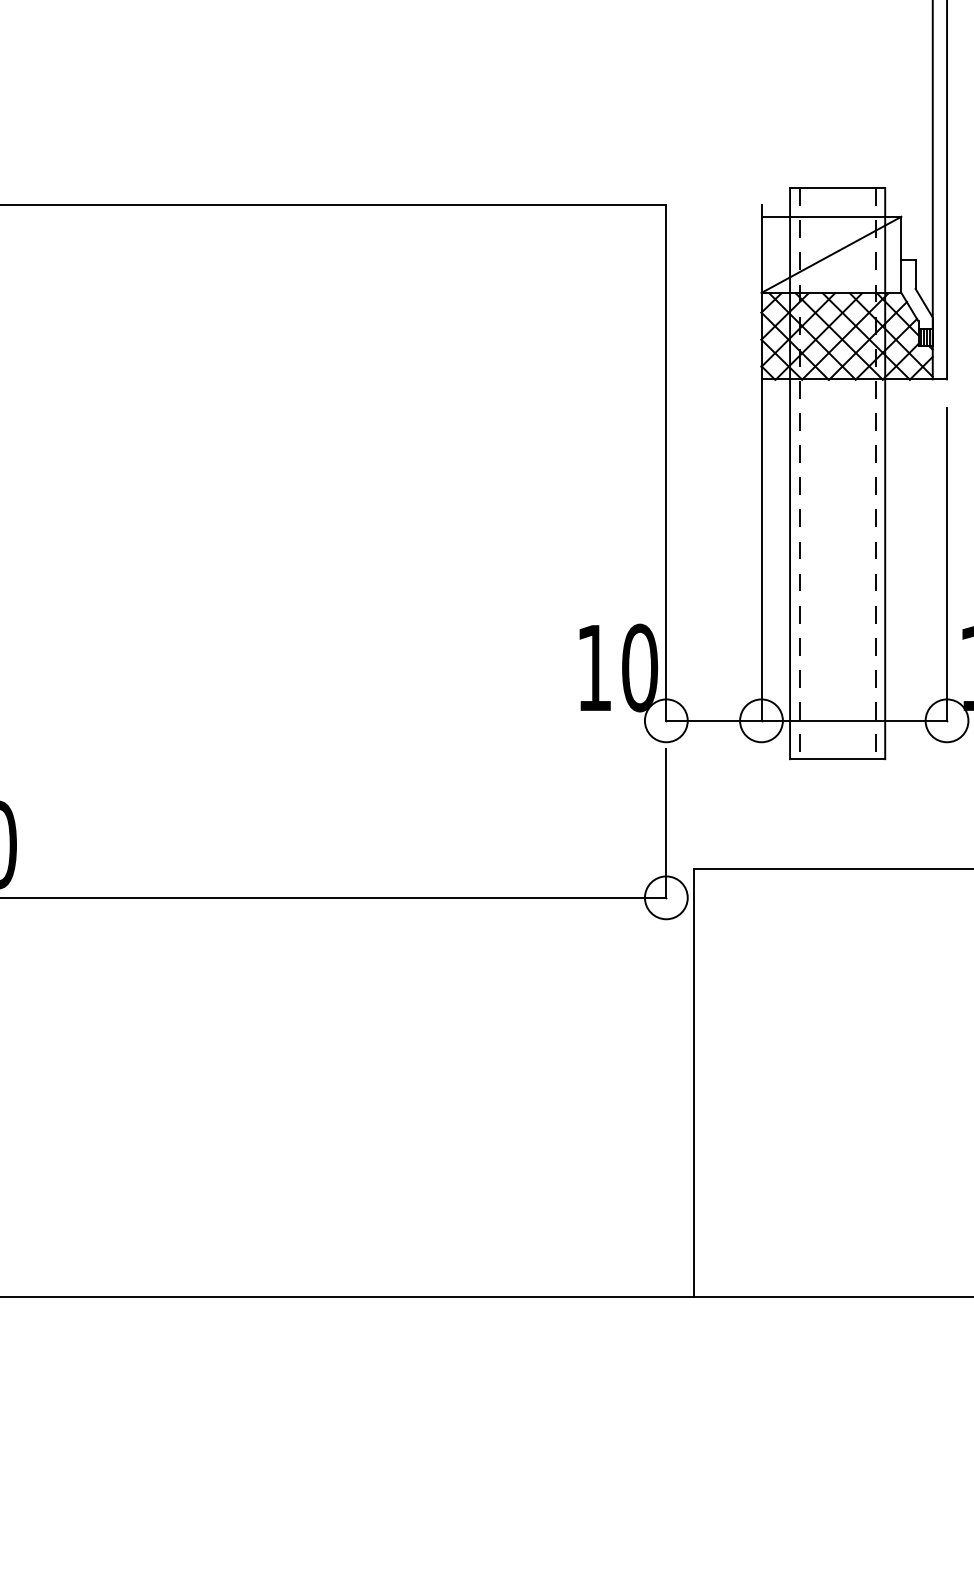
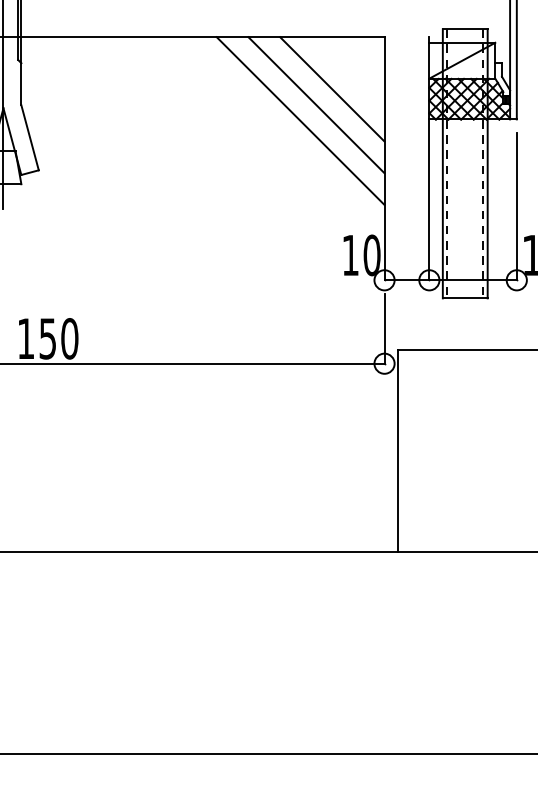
line: (555, 315) -> (332, 89), added
line: (521, 349) -> (316, 105), added
line: (487, 381) -> (300, 120), added

